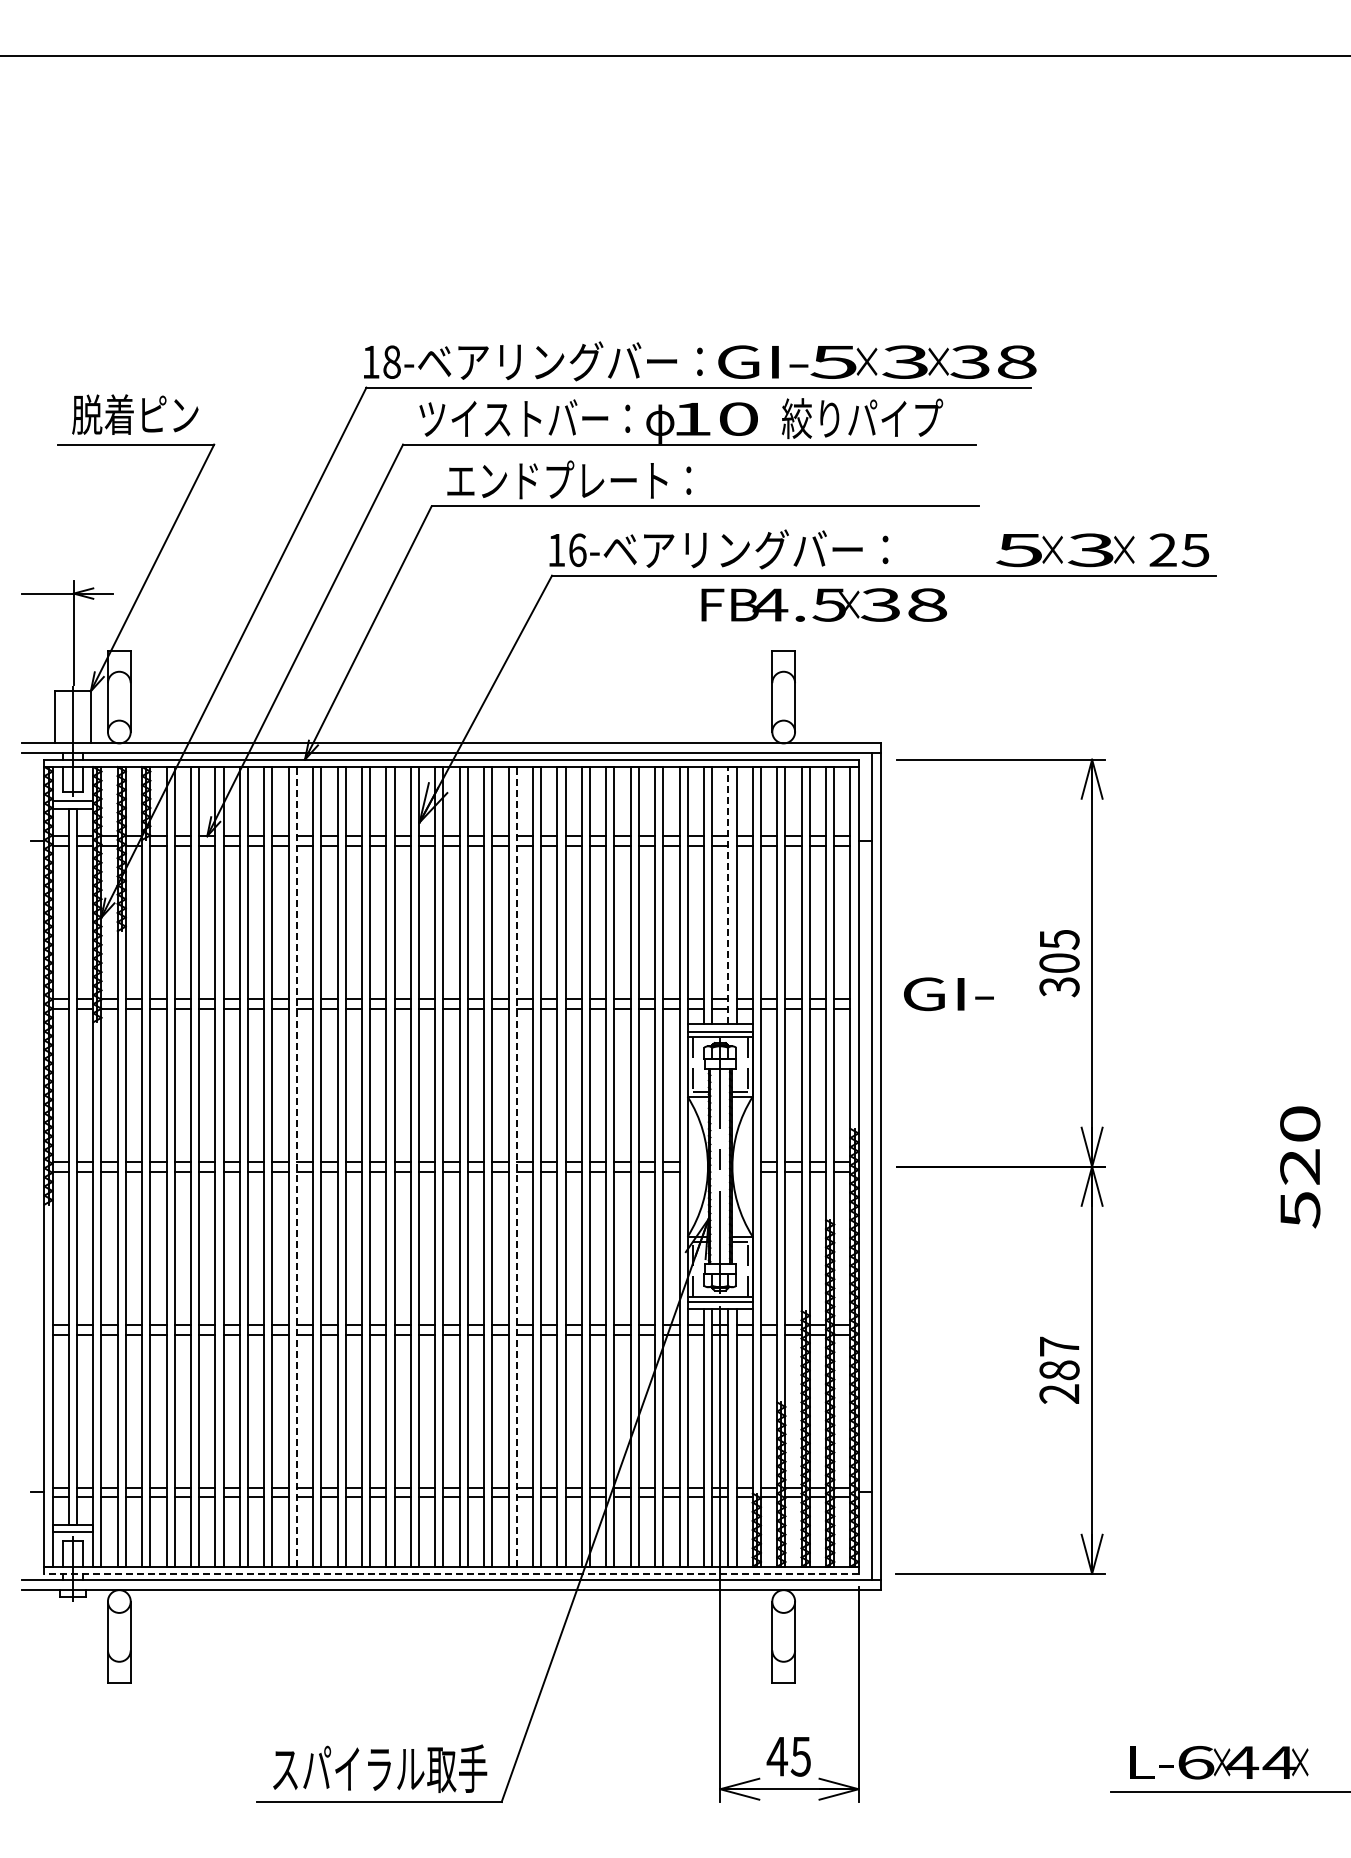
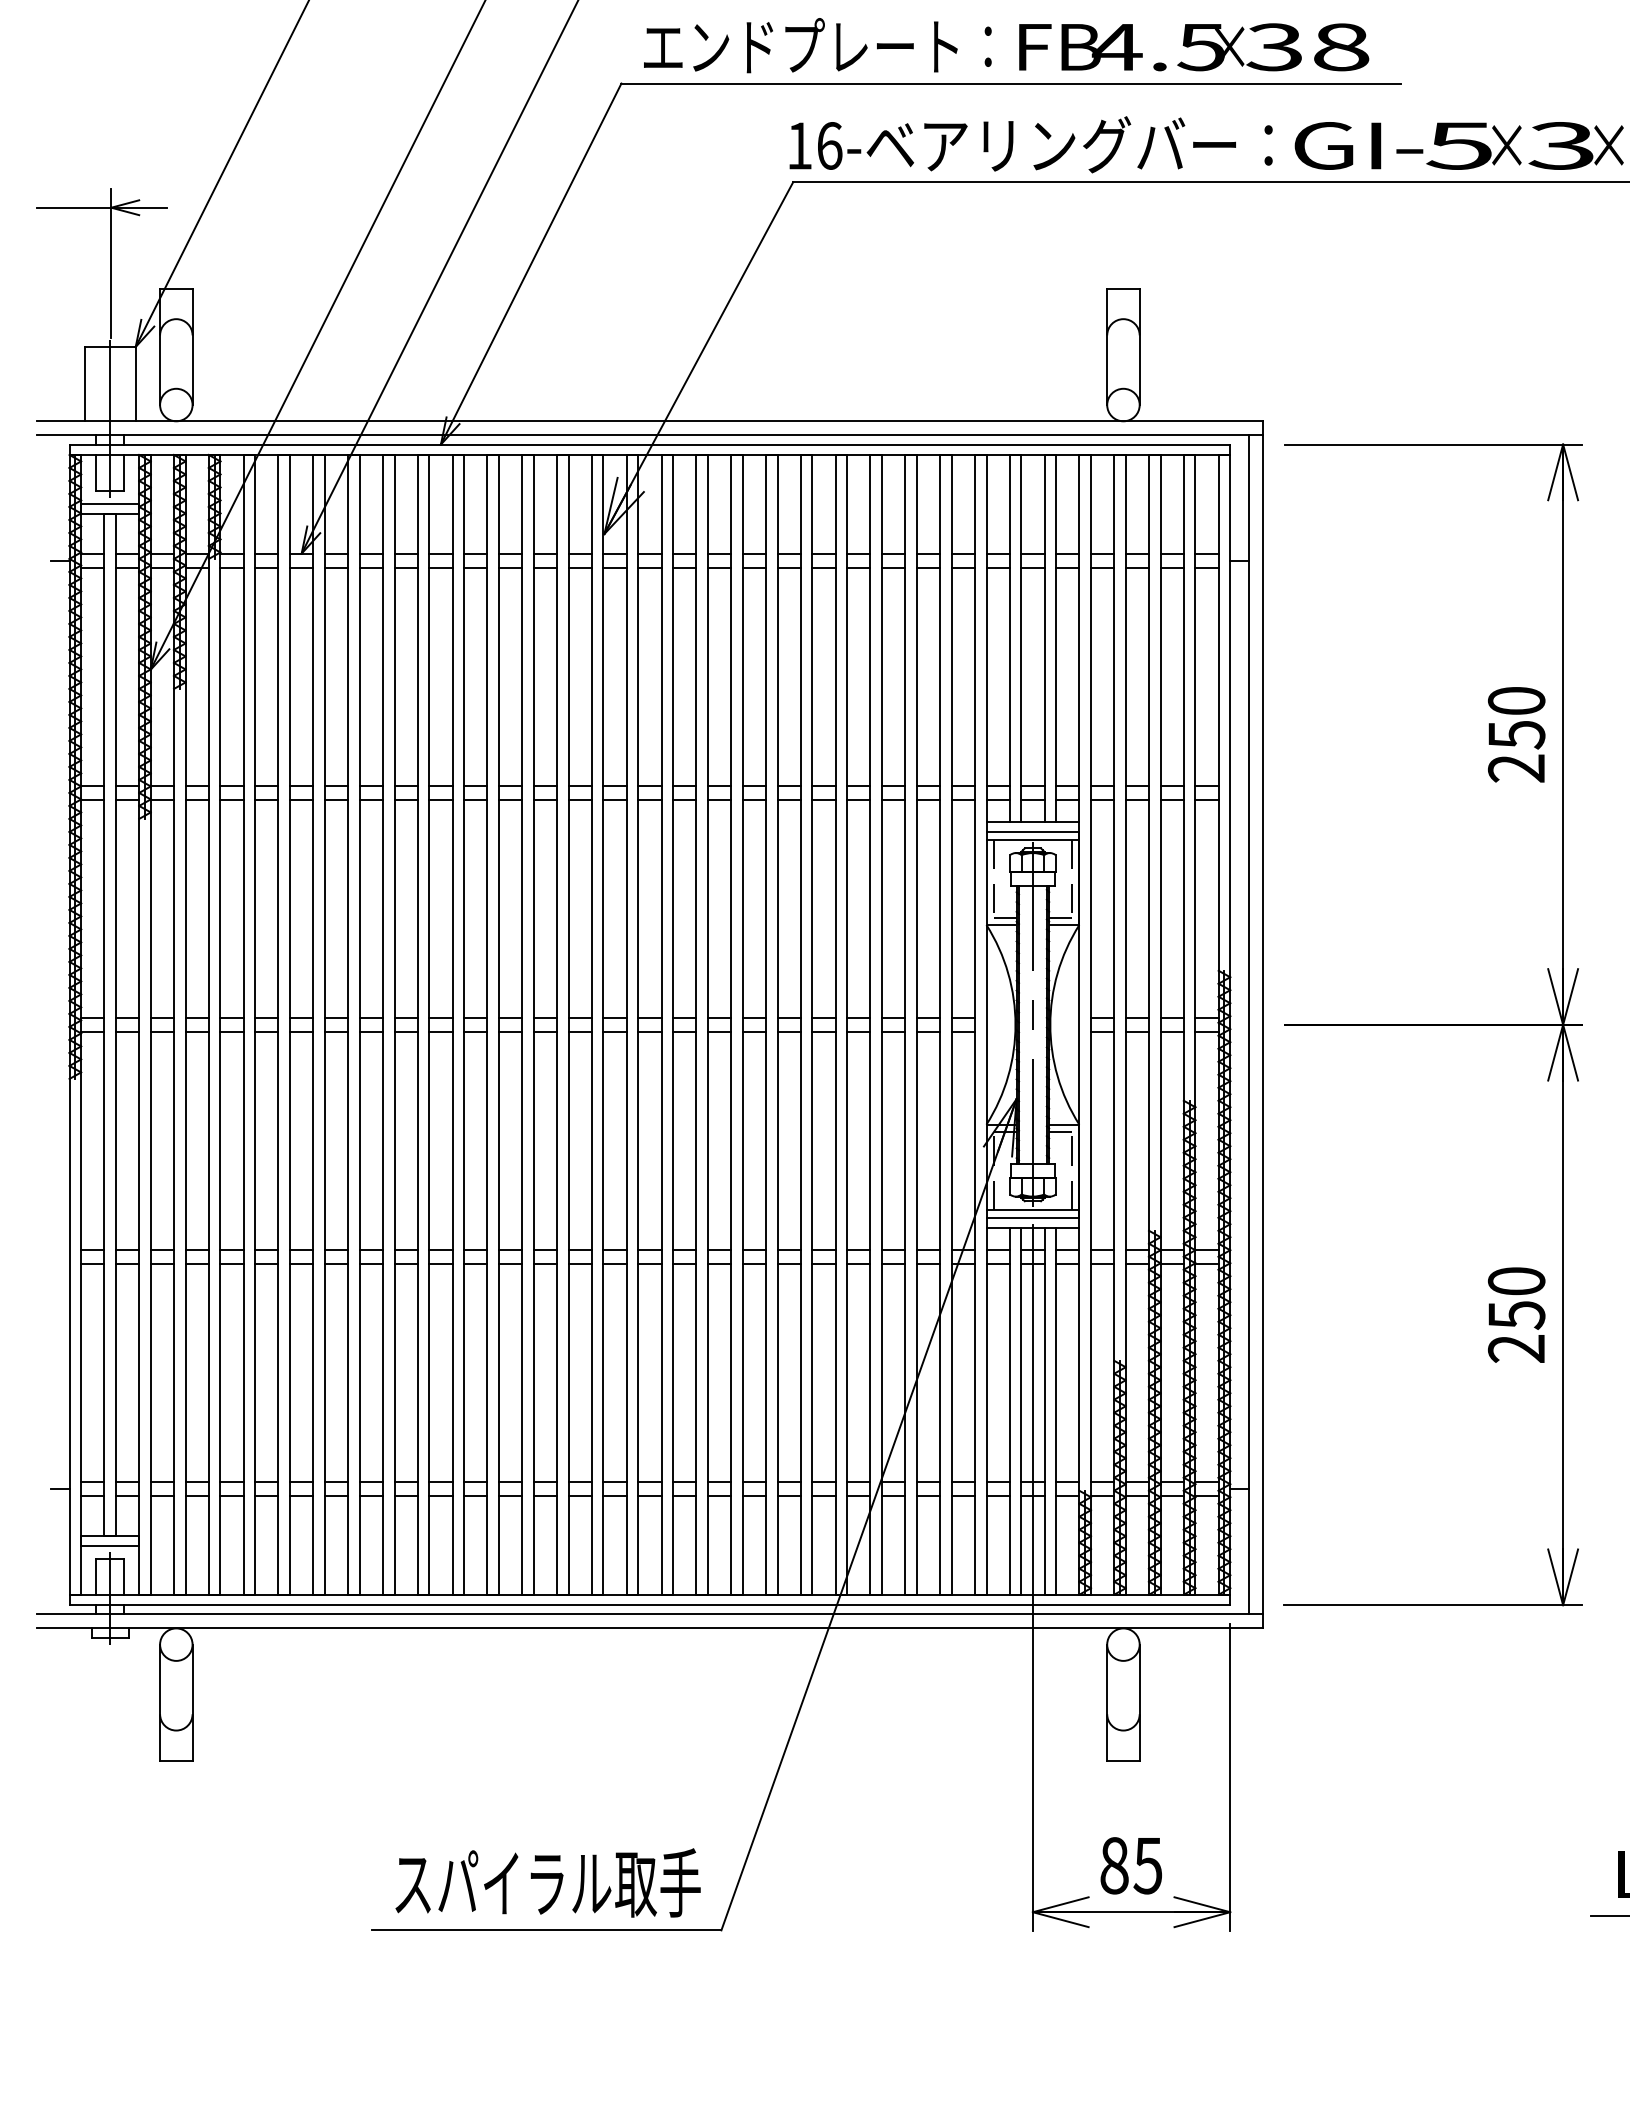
text: (824, 604) -> (1194, 46), moved
line: (728, 895) -> (1044, 638), dashed -> solid
text: (1059, 963) -> (1516, 735), 305 -> 250
text: (948, 994) -> (1358, 146), moved
line: (296, 1166) -> (428, 1024), dashed -> solid
line: (516, 1166) -> (742, 1024), dashed -> solid
text: (1059, 1358) -> (1516, 1298), 287 -> 250
line: (451, 1573) -> (649, 1604), dashed -> solid
text: (777, 1756) -> (1114, 1865), 45 -> 85

